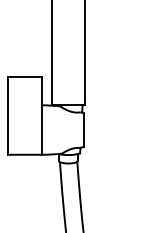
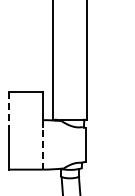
line: (7, 95) -> (9, 110), solid -> dashed
line: (41, 132) -> (43, 147), solid -> dashed

